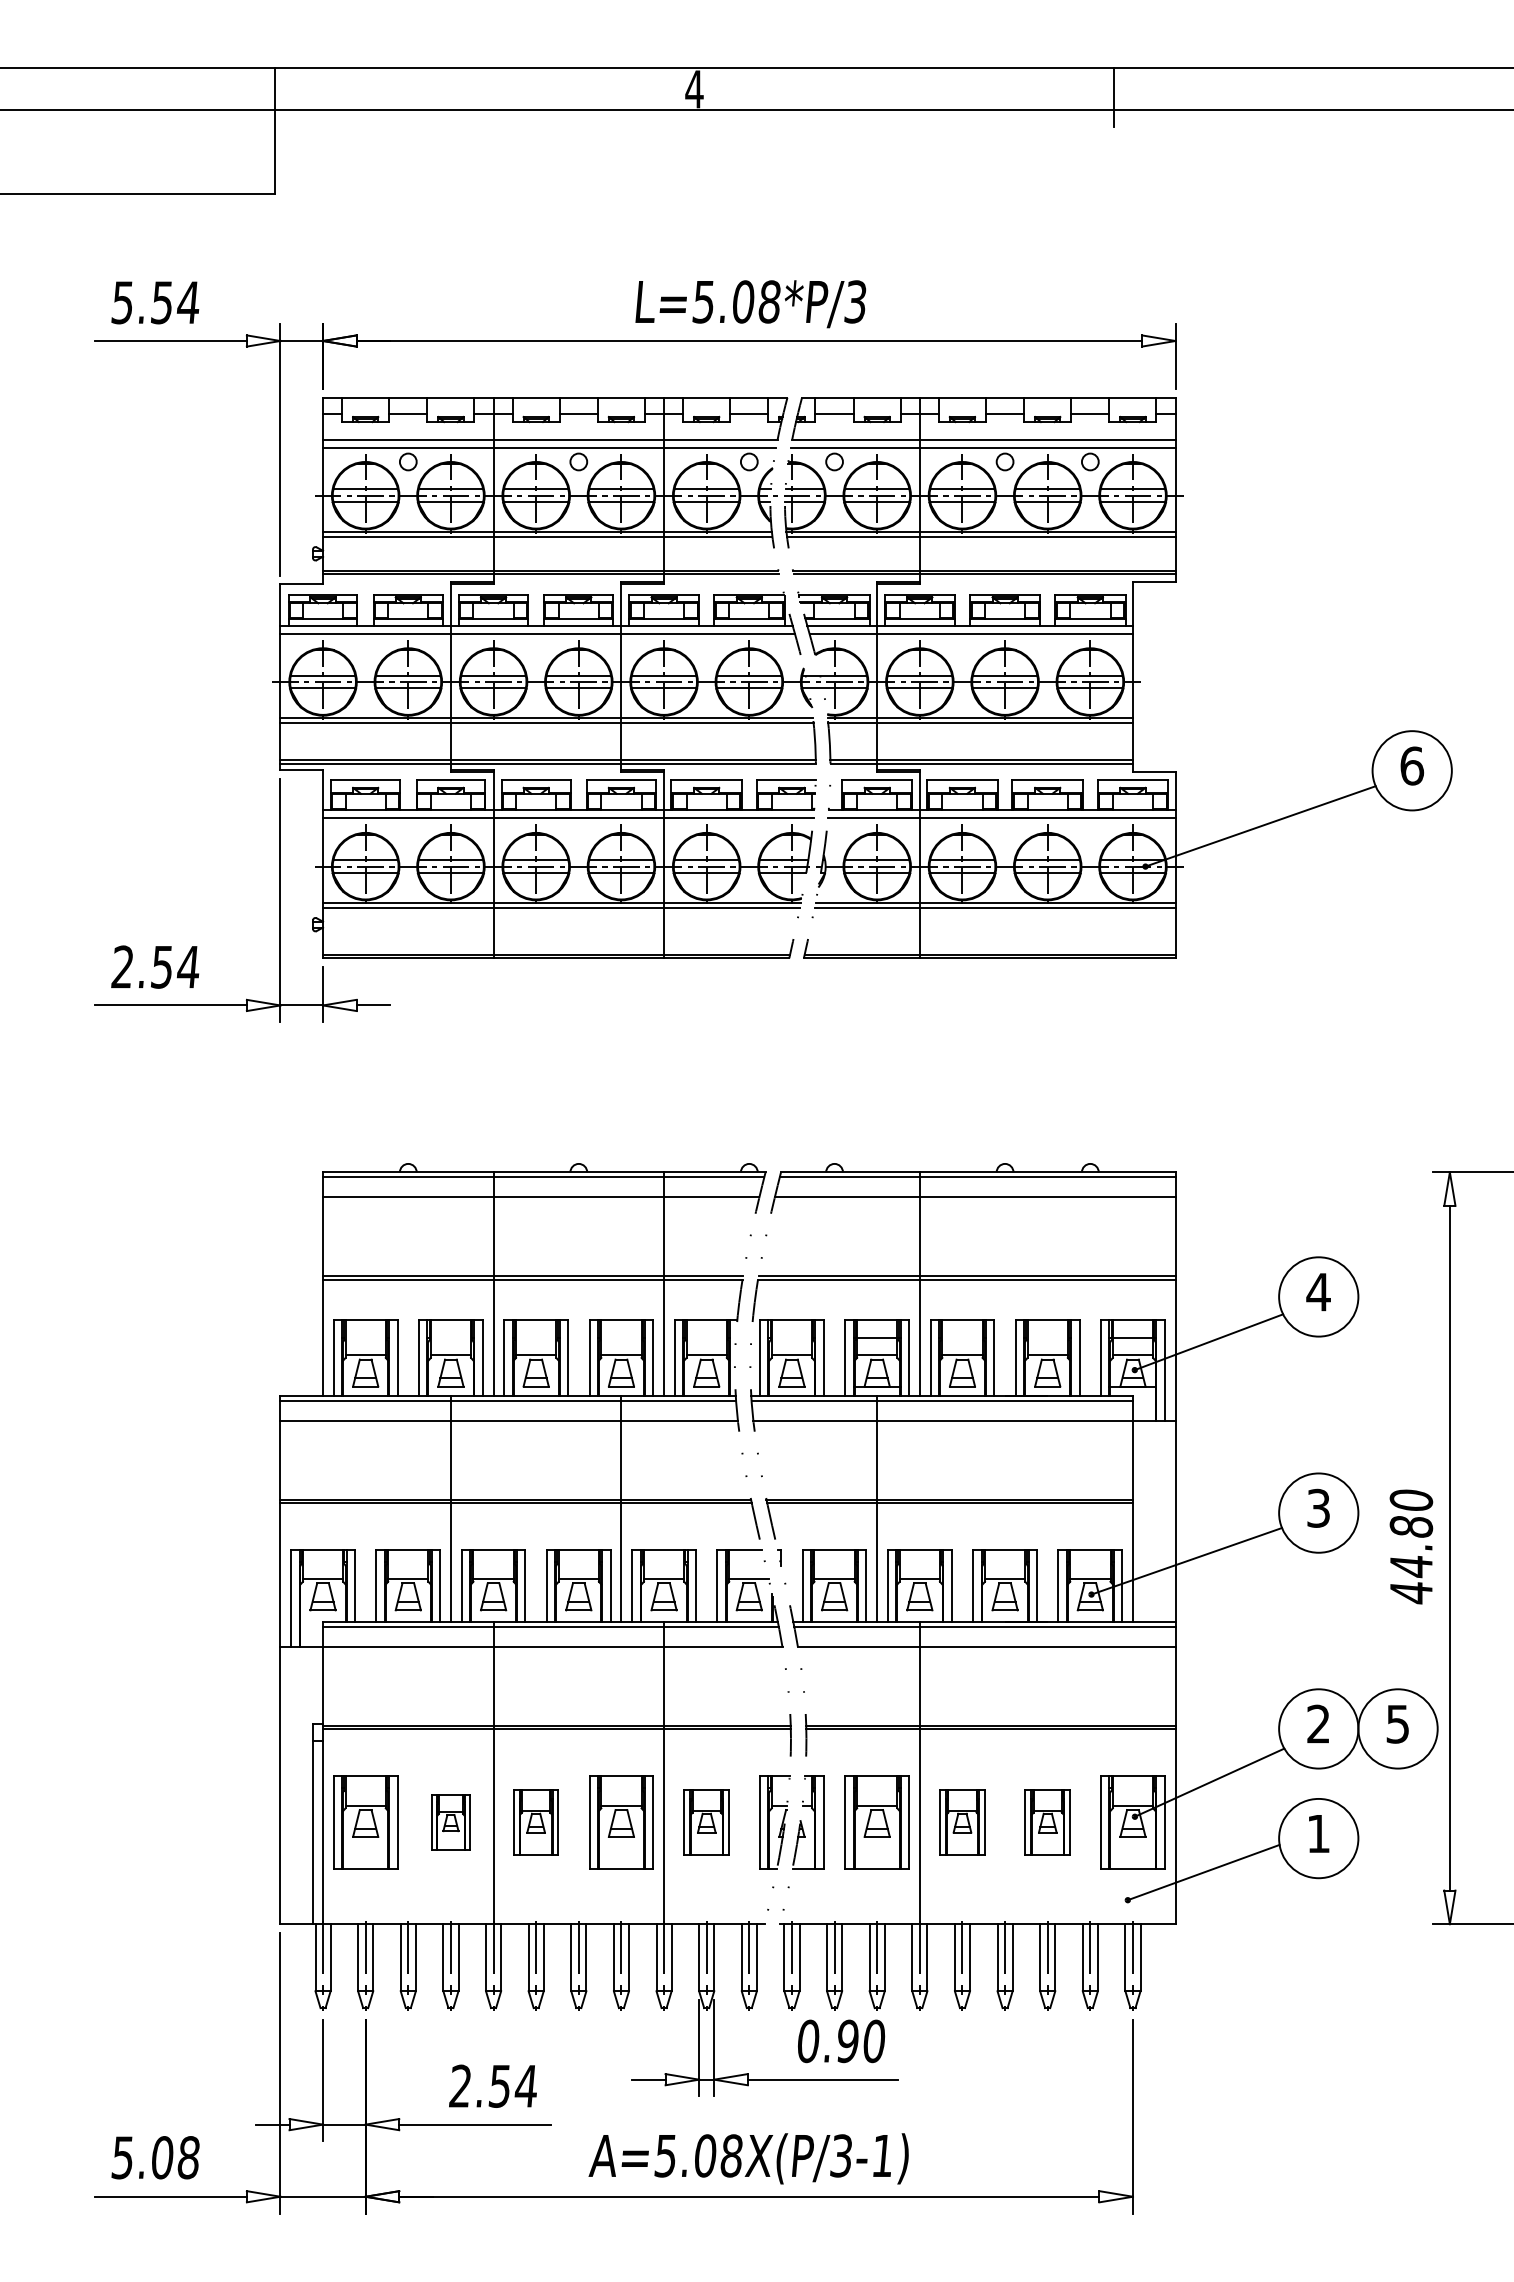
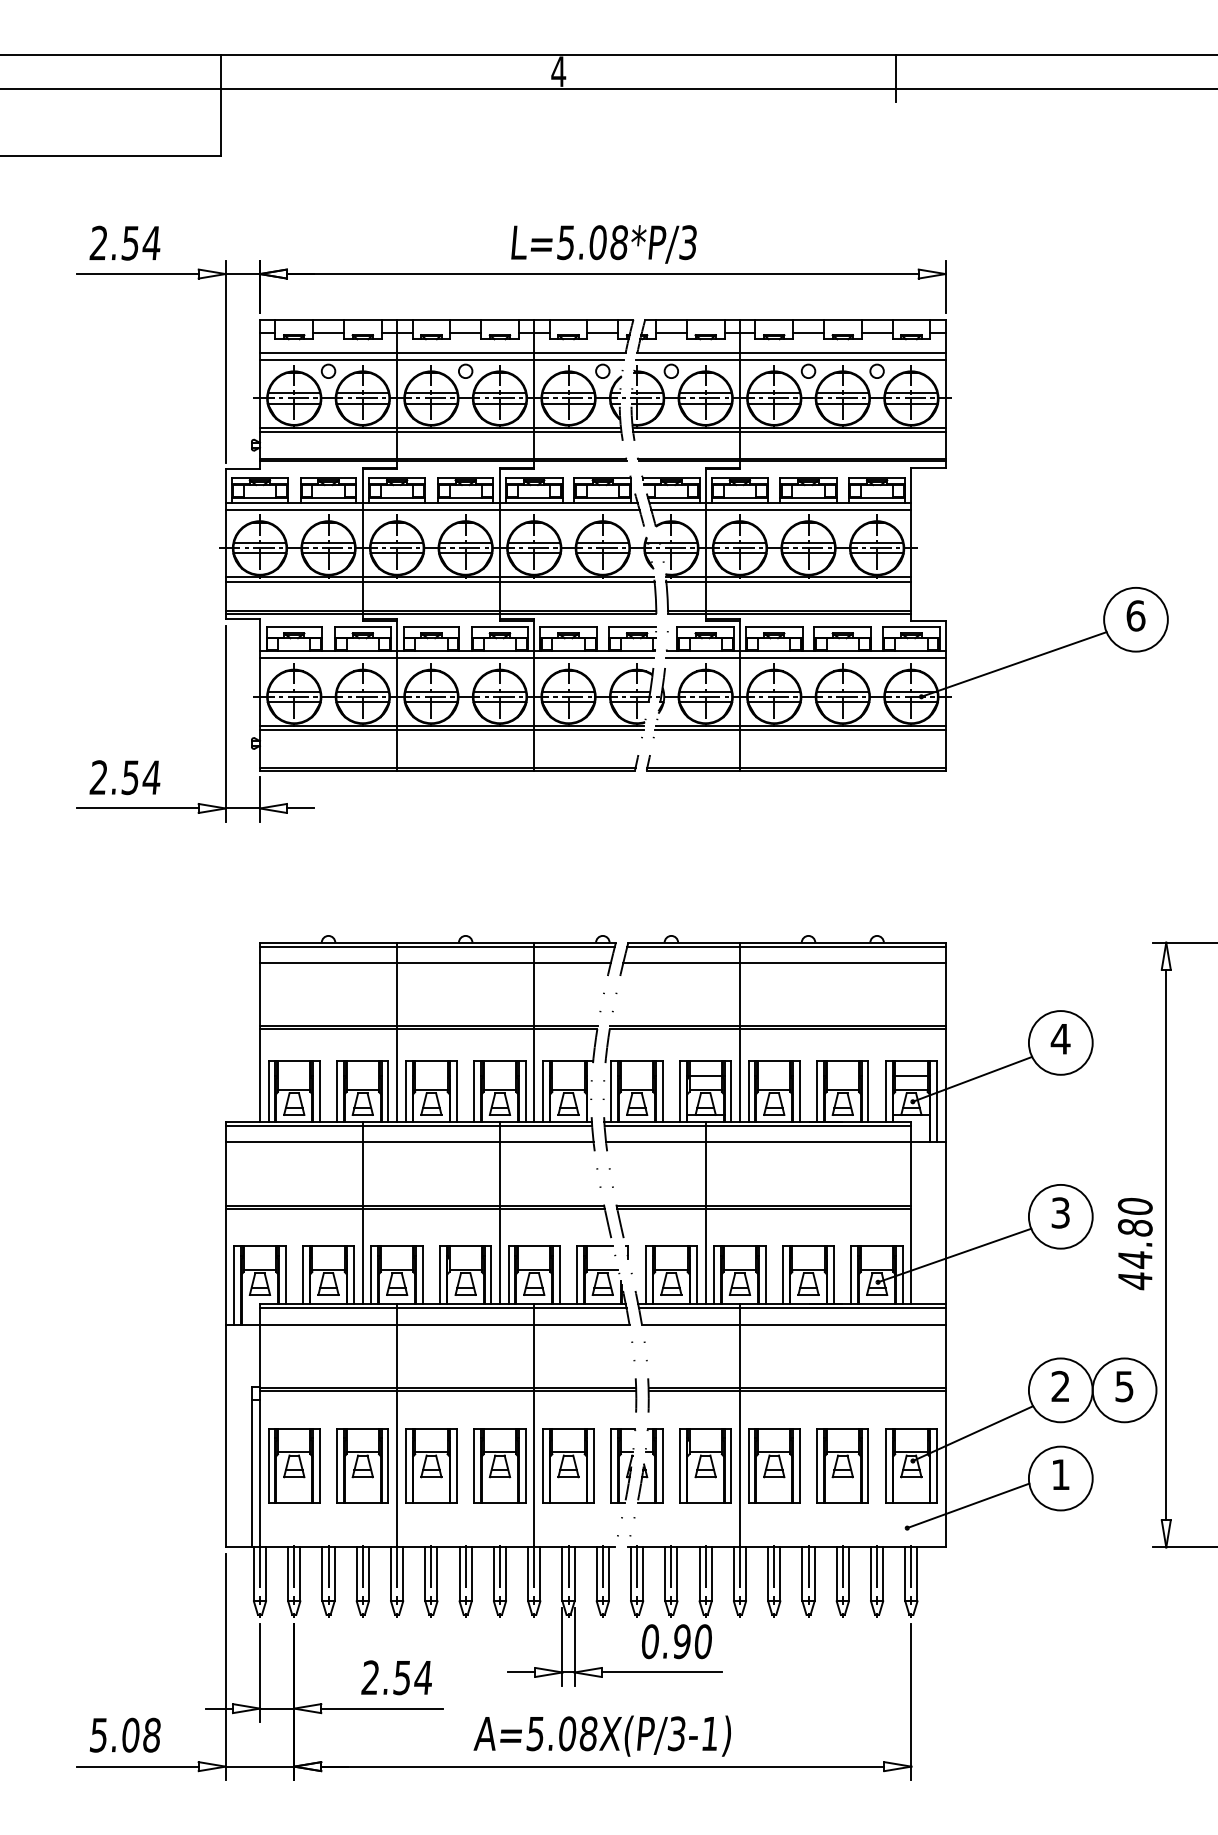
text: (121, 302) -> (97, 243), 5.54 -> 2.54
part: (450, 1822) -> (362, 1465), size x1.67
part: (535, 1822) -> (430, 1465), size x1.43
part: (706, 1822) -> (568, 1465), size x1.43
part: (962, 1822) -> (774, 1465), size x1.43
part: (1047, 1822) -> (842, 1465), size x1.43

